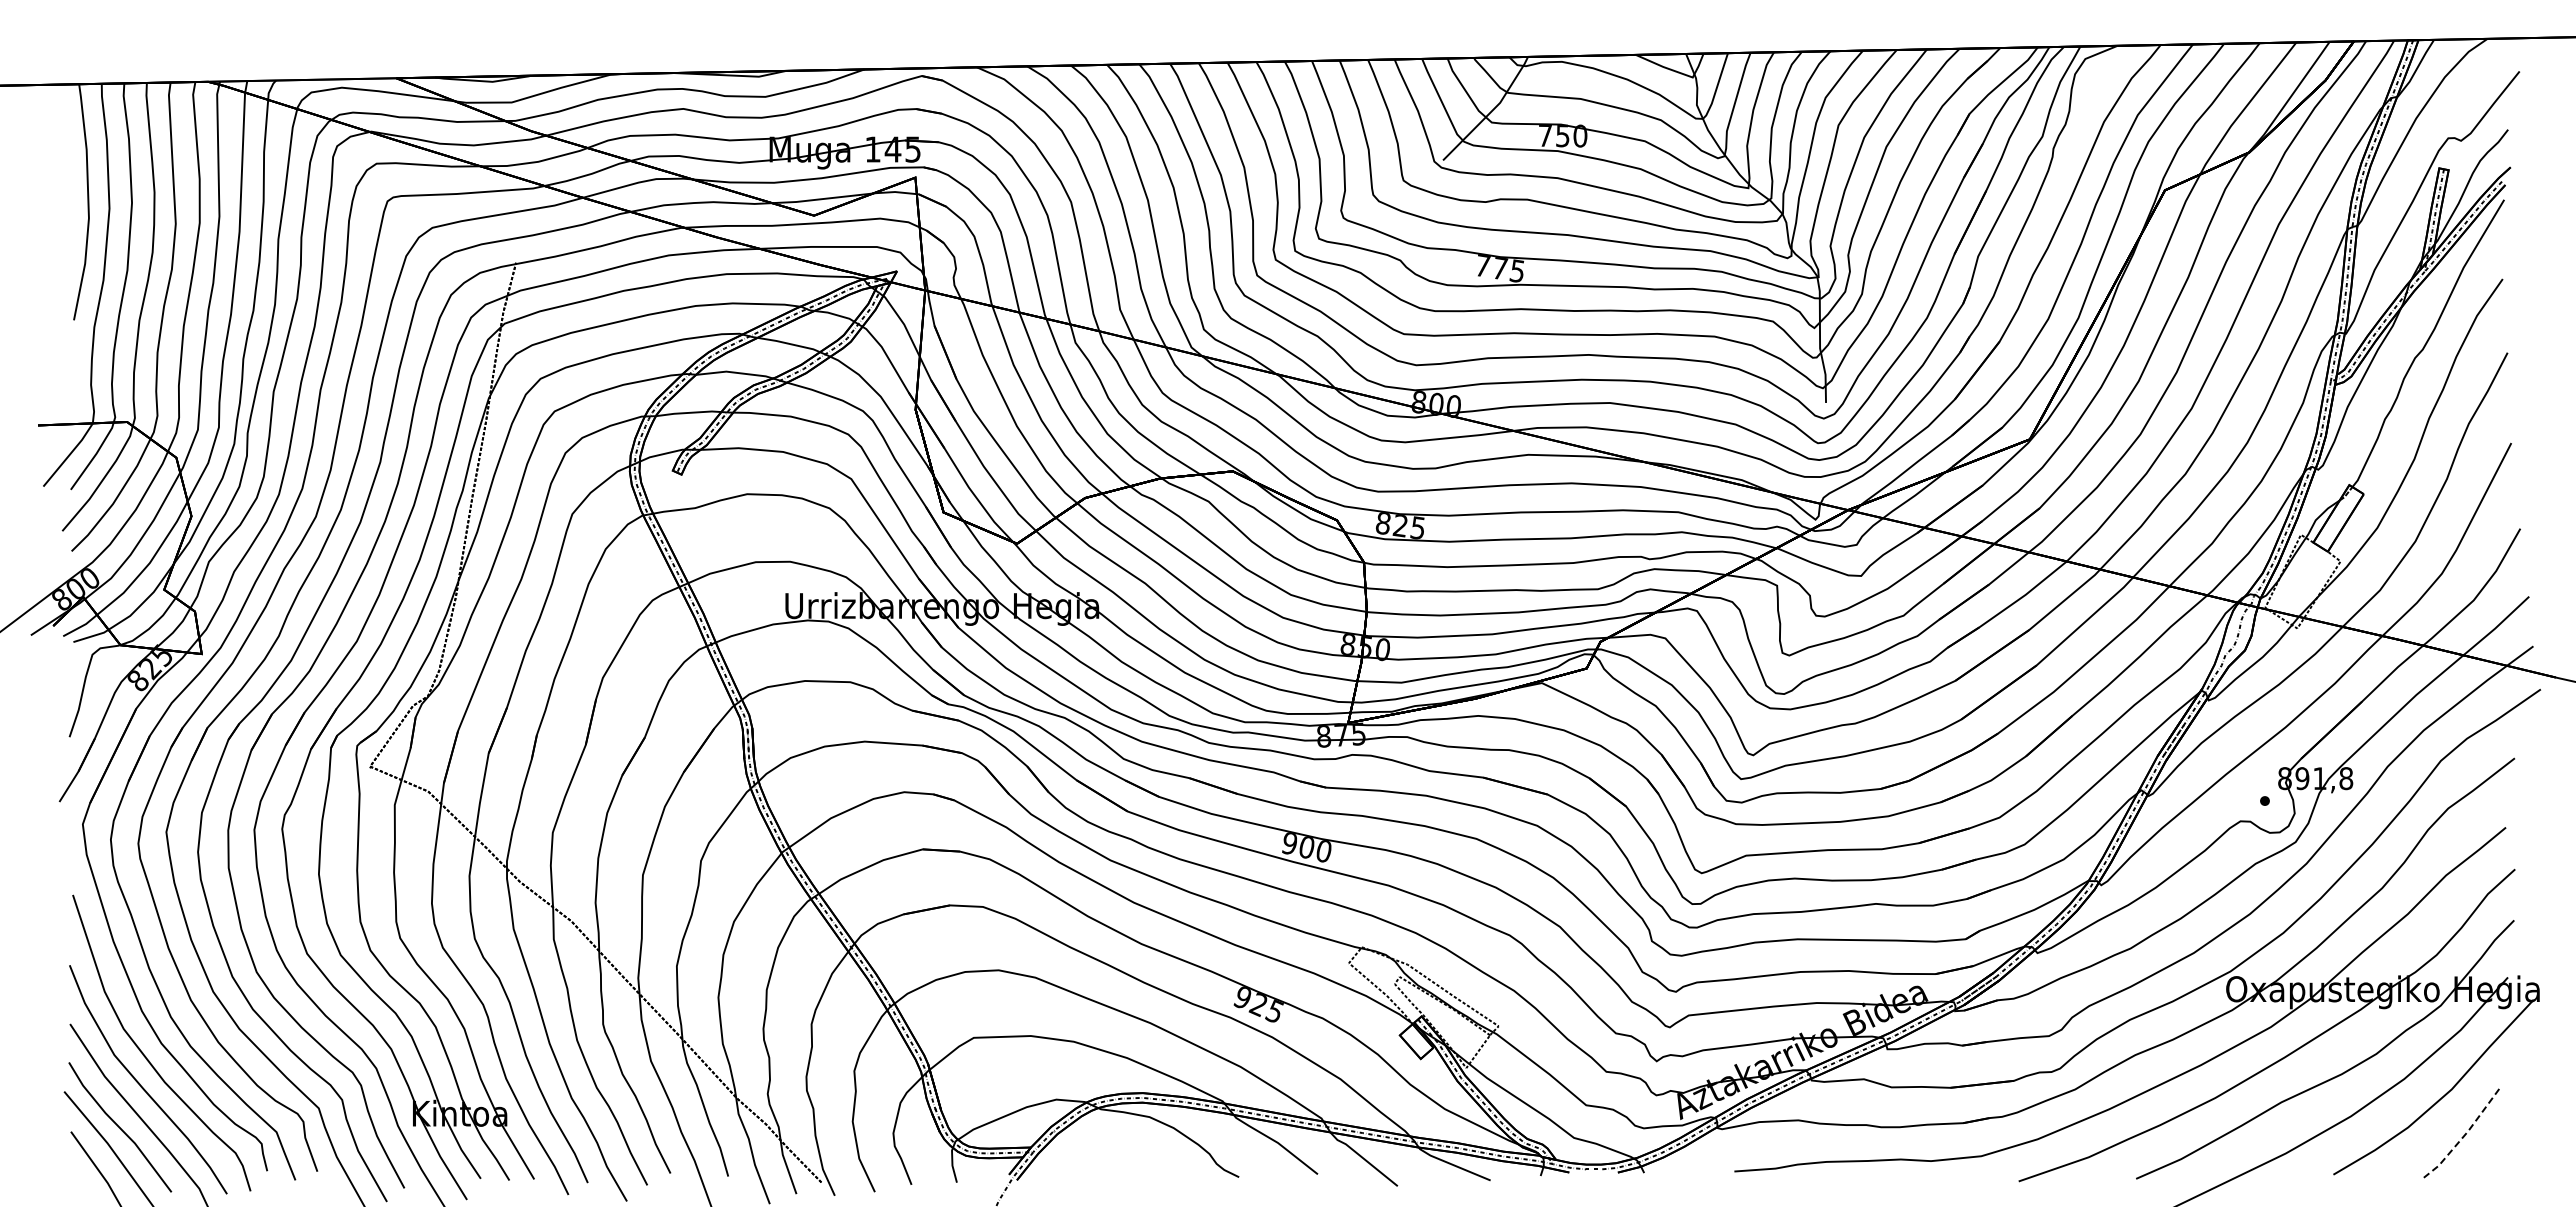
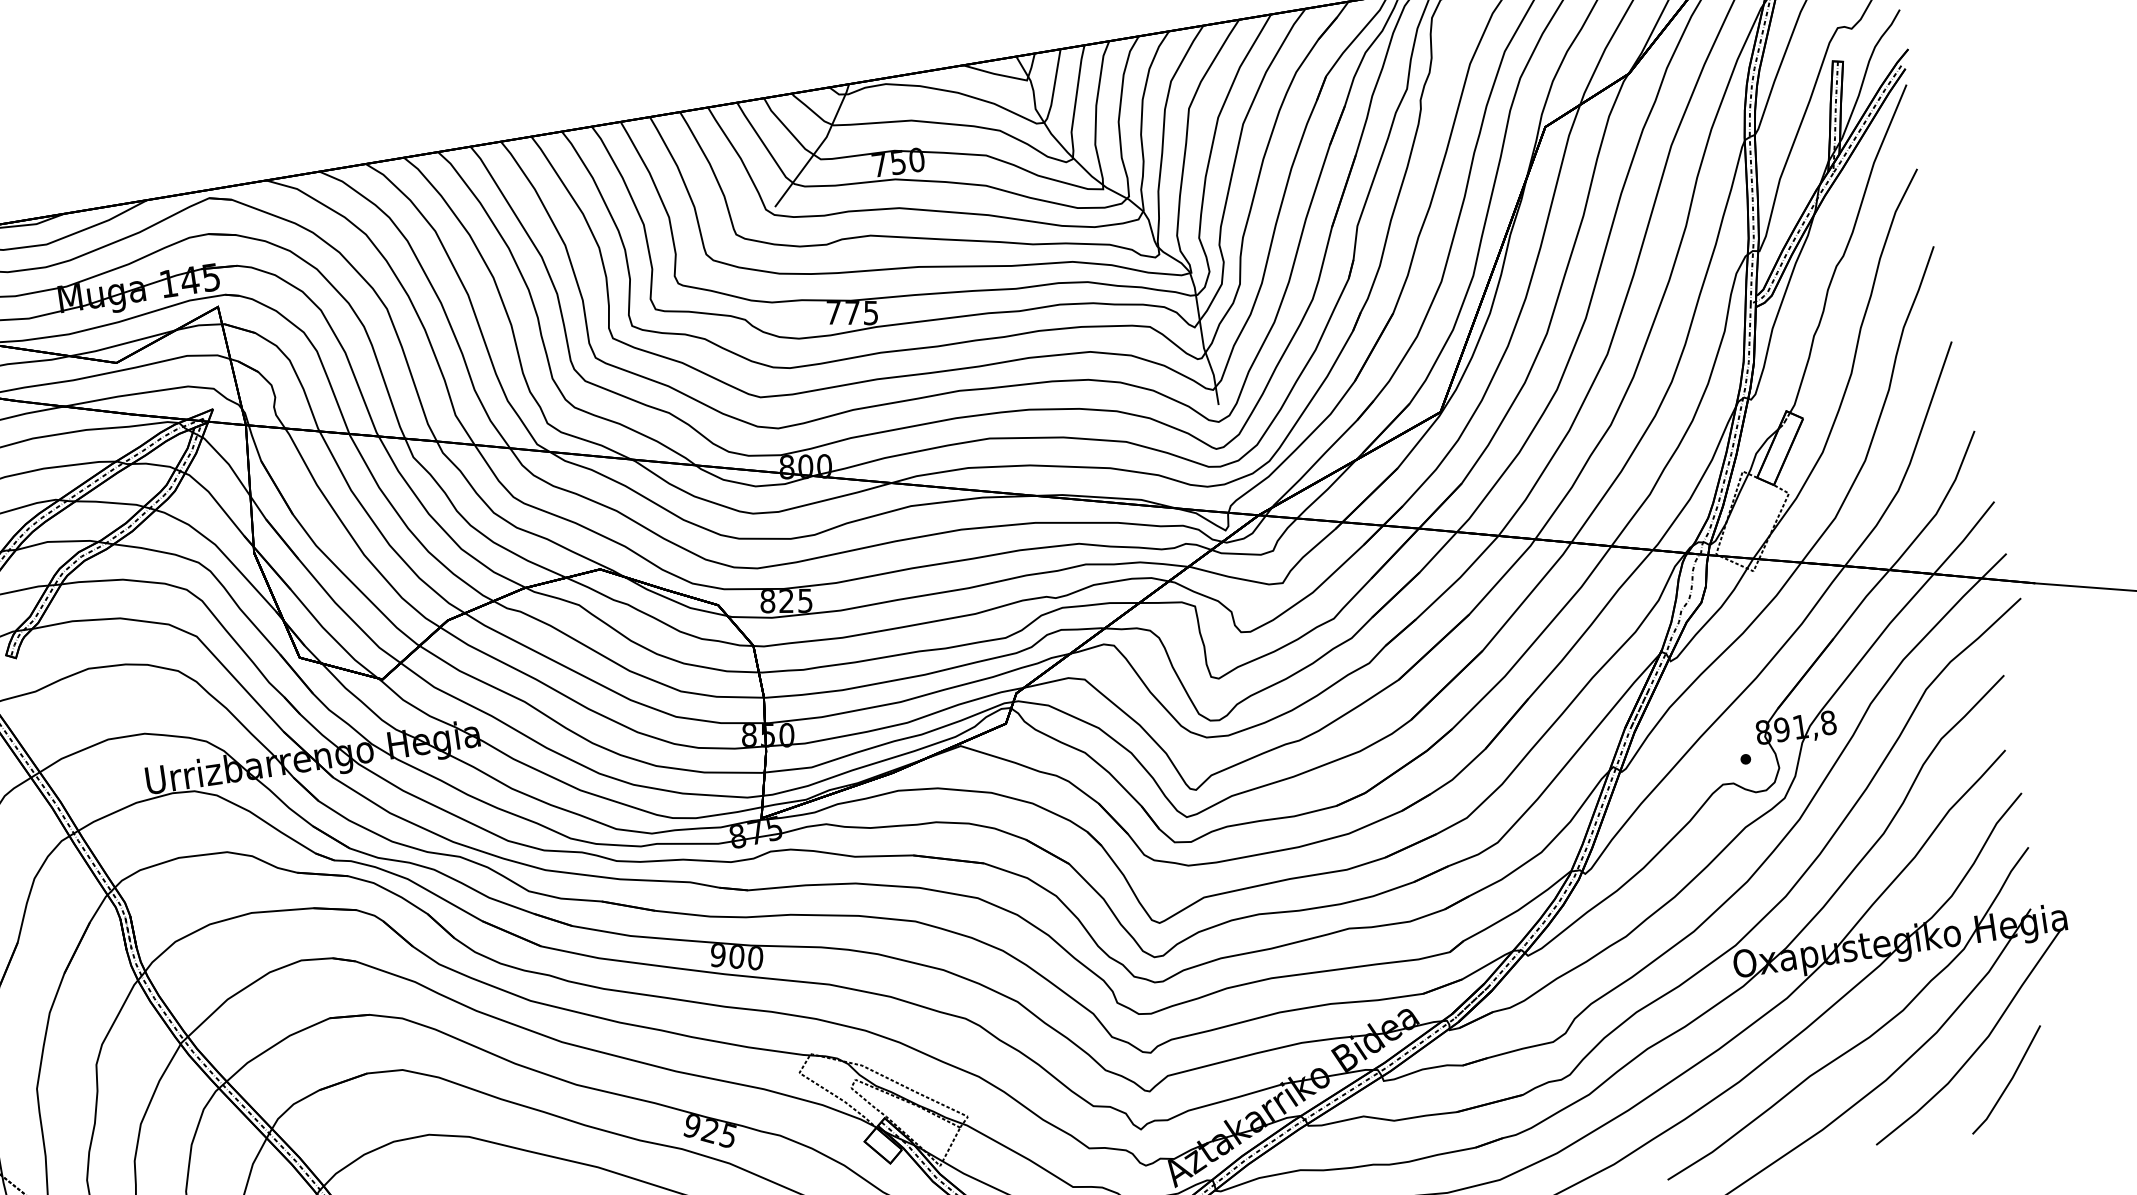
line: (2465, 1134) -> (2010, 1081), dashed -> solid

